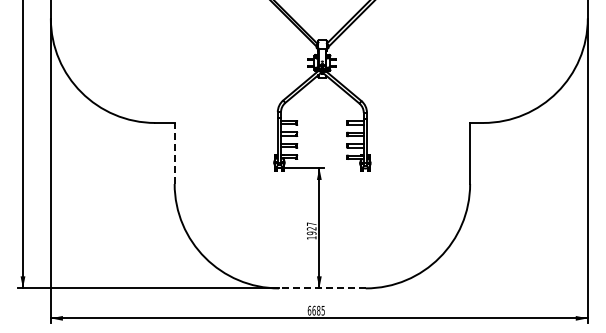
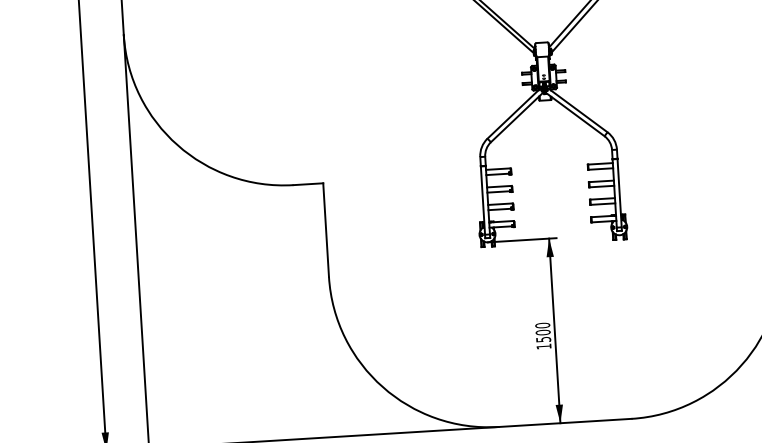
line: (174, 153) -> (325, 230), dashed -> solid
text: (311, 228) -> (542, 332), 1927 -> 1500
line: (321, 288) -> (563, 423), dashed -> solid

